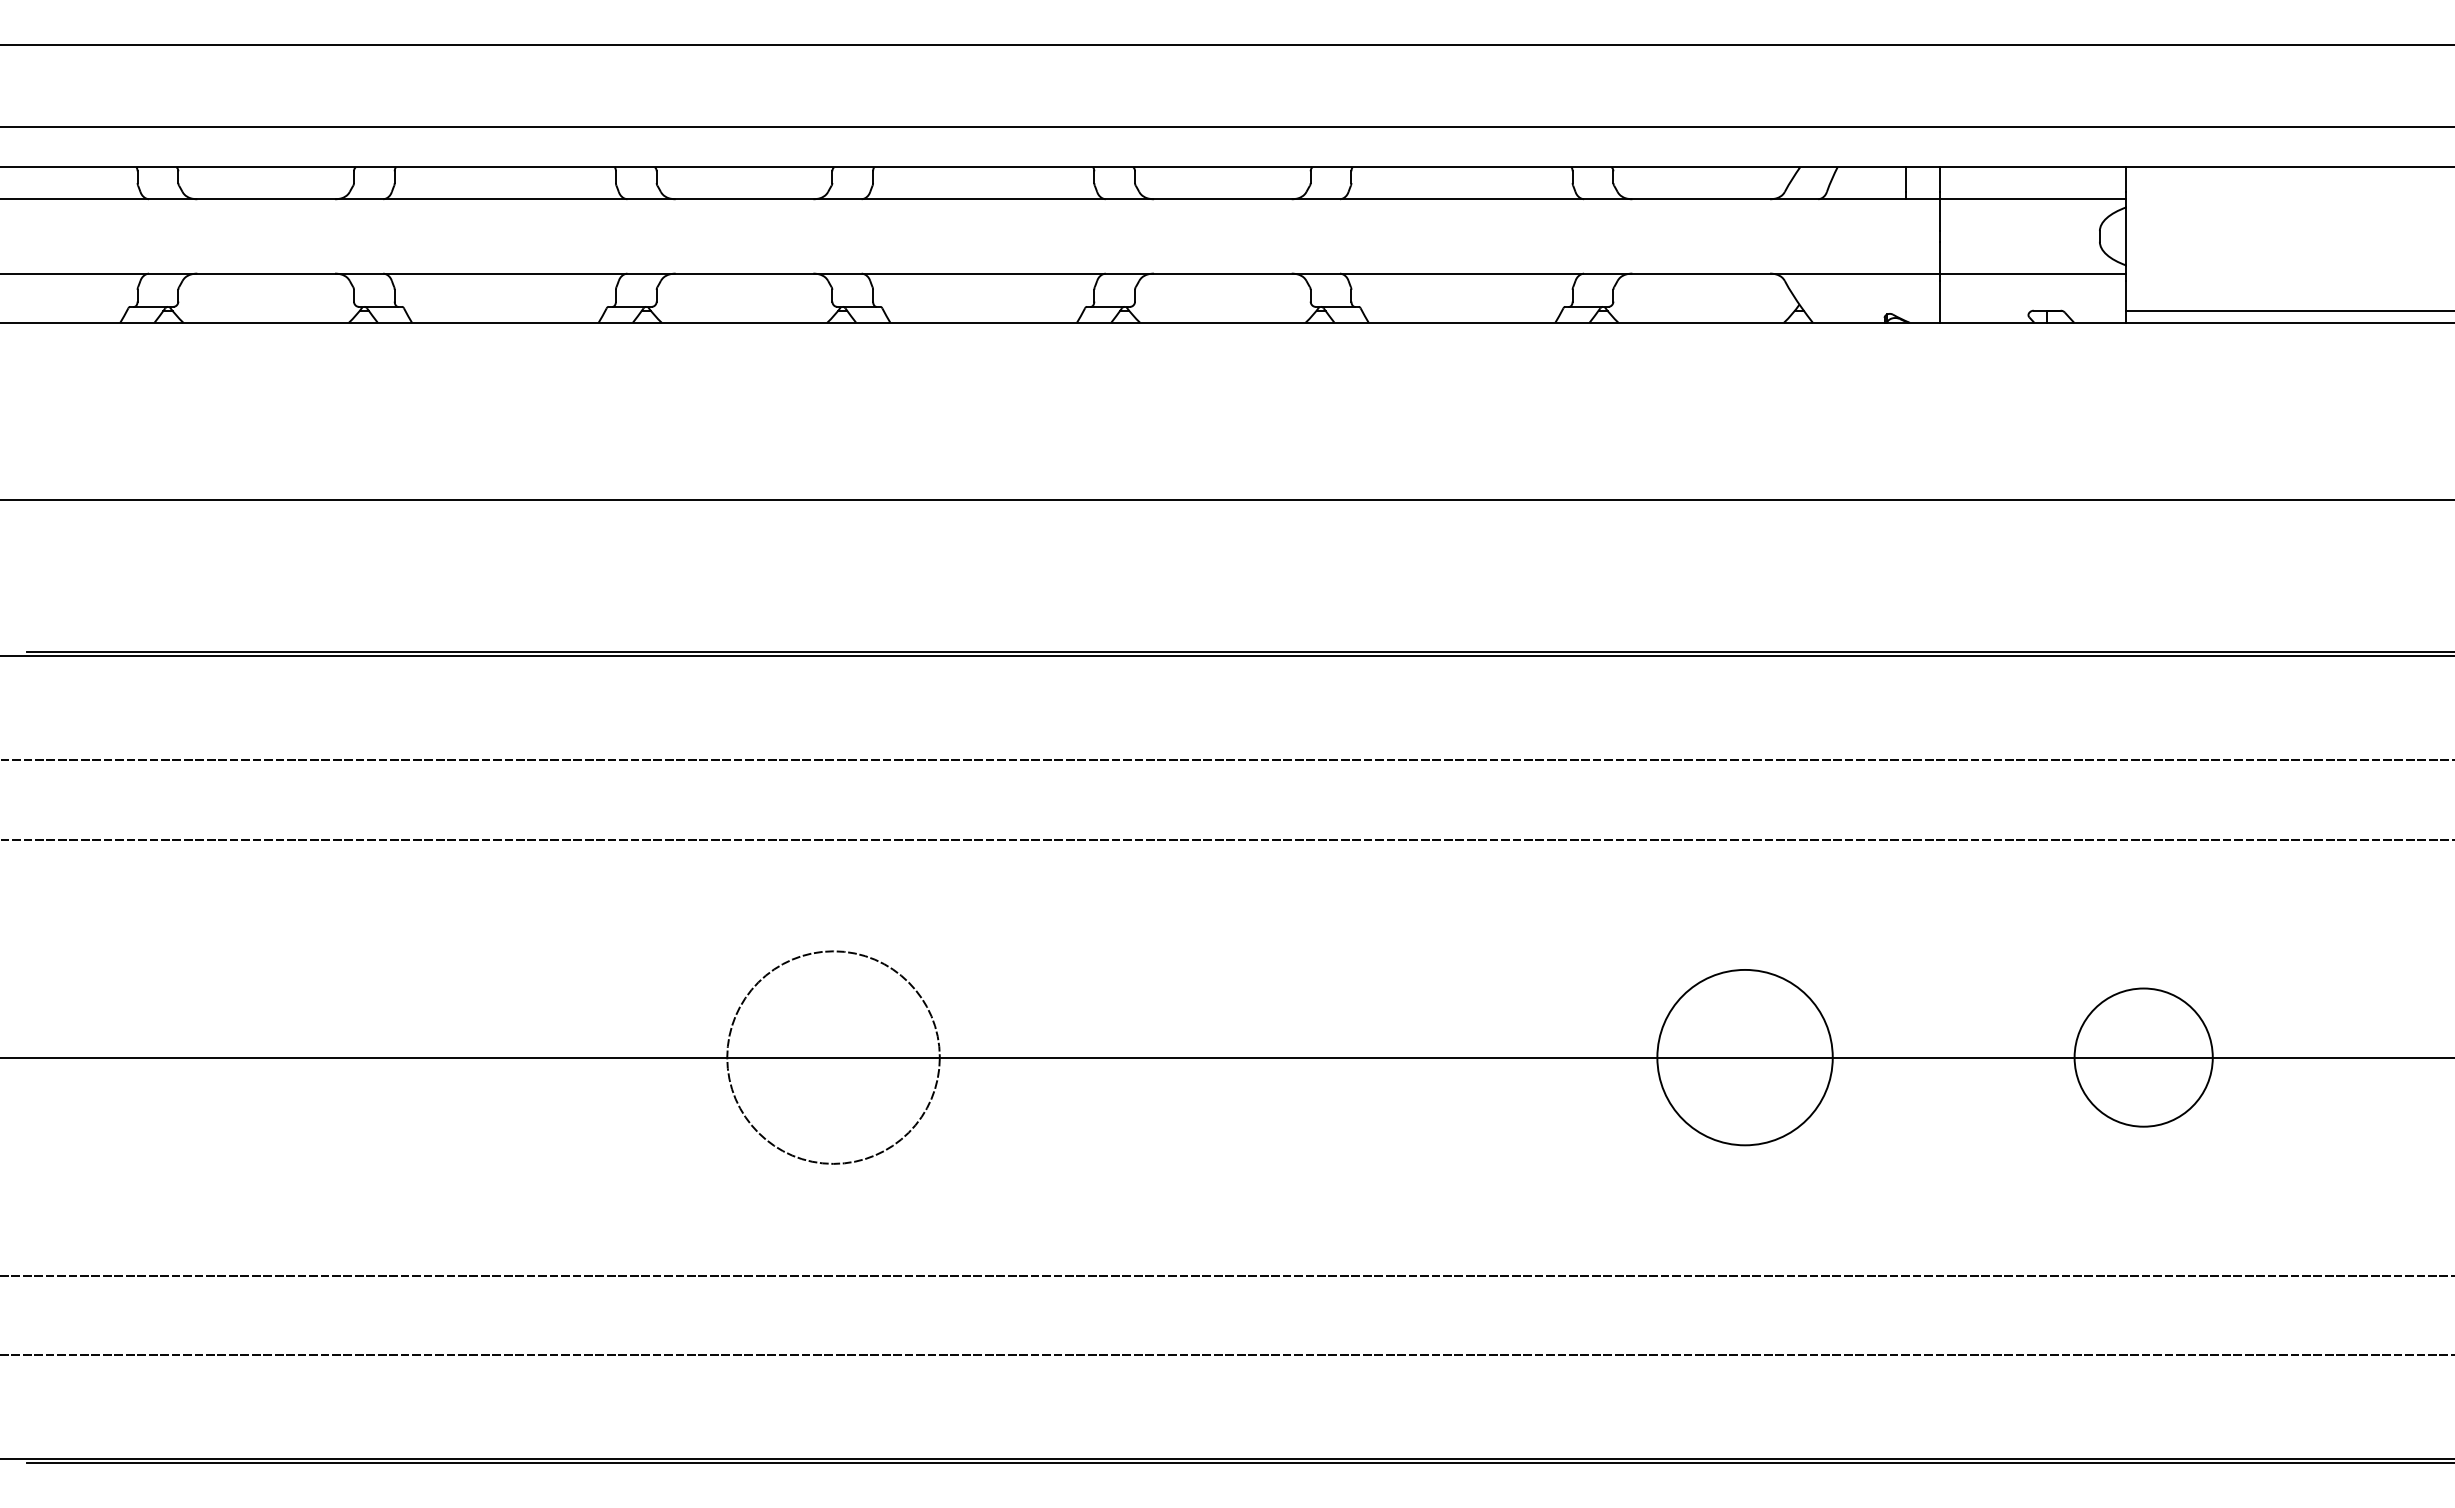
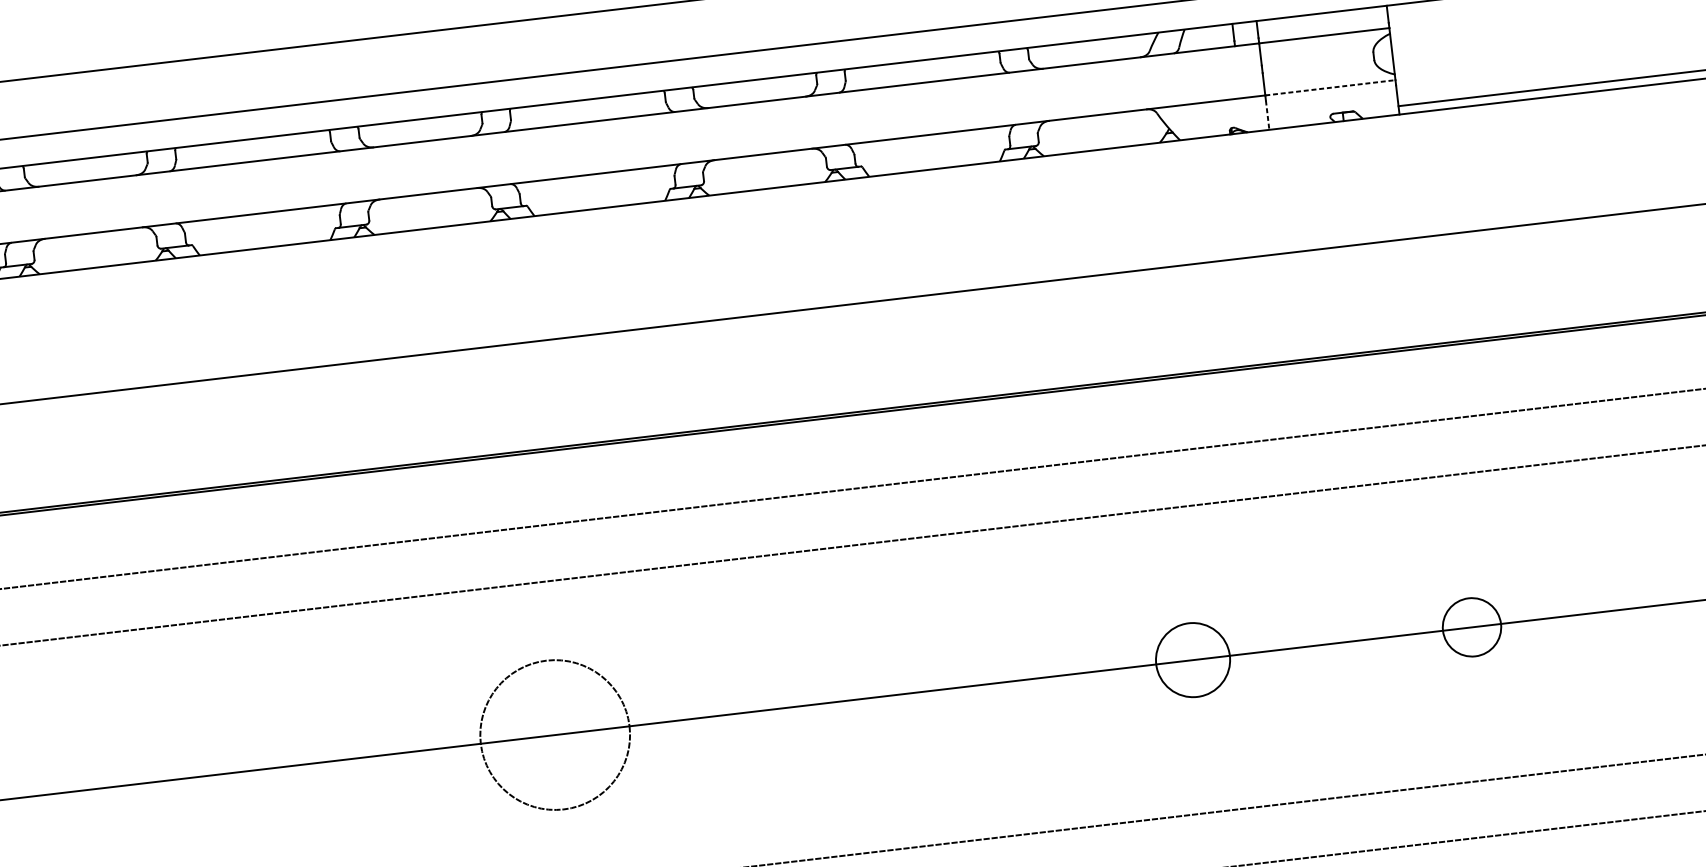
line: (2033, 273) -> (1330, 87), solid -> dashed
line: (1940, 301) -> (1267, 114), solid -> dashed
circle: (1744, 1057) -> (1192, 660), size x0.6
circle: (2143, 1057) -> (1471, 627), size x0.6

